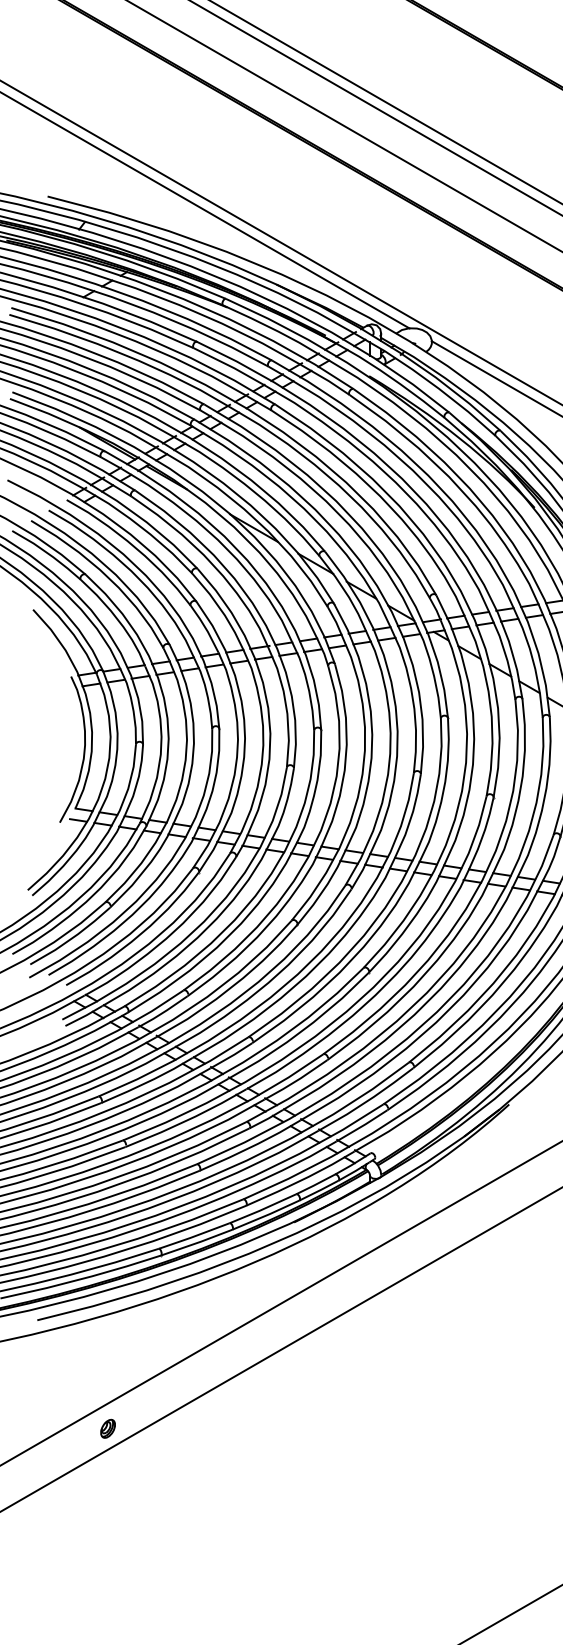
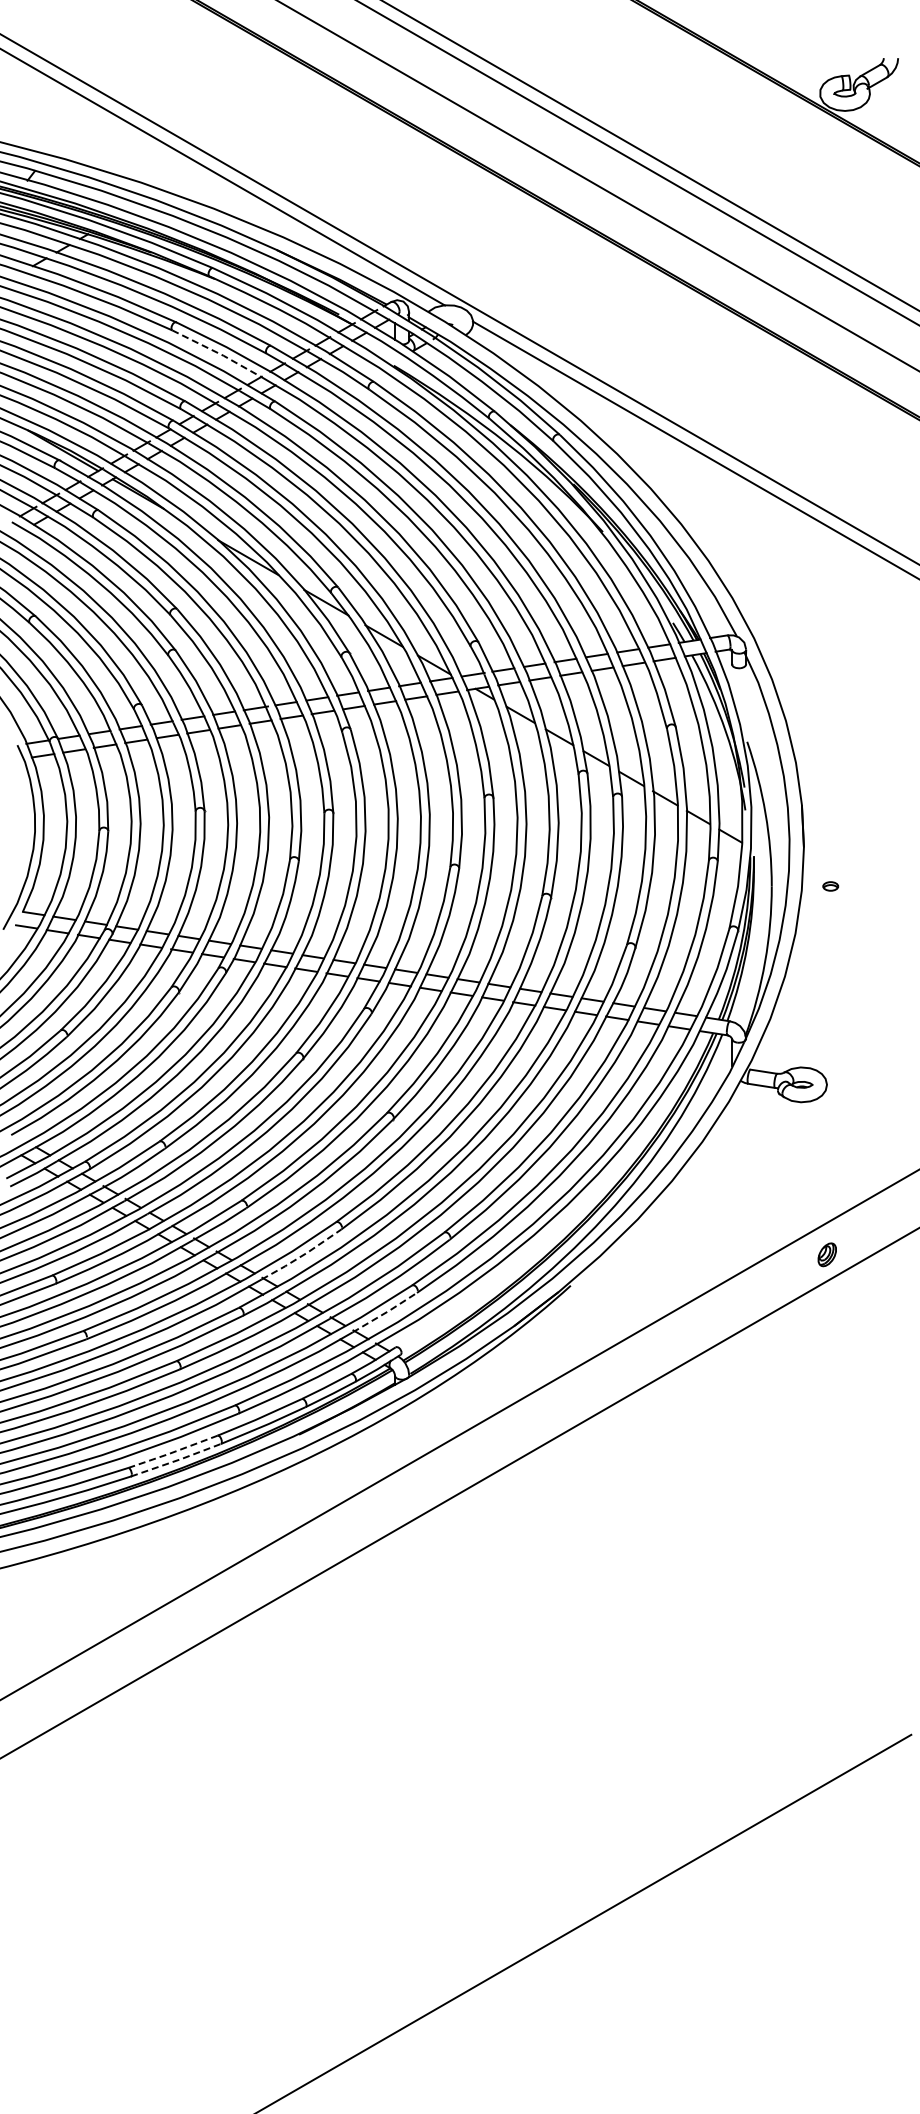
line: (230, 366) -> (218, 353), solid -> dashed
line: (296, 1080) -> (302, 1255), solid -> dashed
line: (363, 1125) -> (386, 1312), solid -> dashed
line: (193, 1236) -> (171, 1452), solid -> dashed
line: (197, 1242) -> (177, 1460), solid -> dashed
part: (107, 1428) -> (63, 1695), removed

